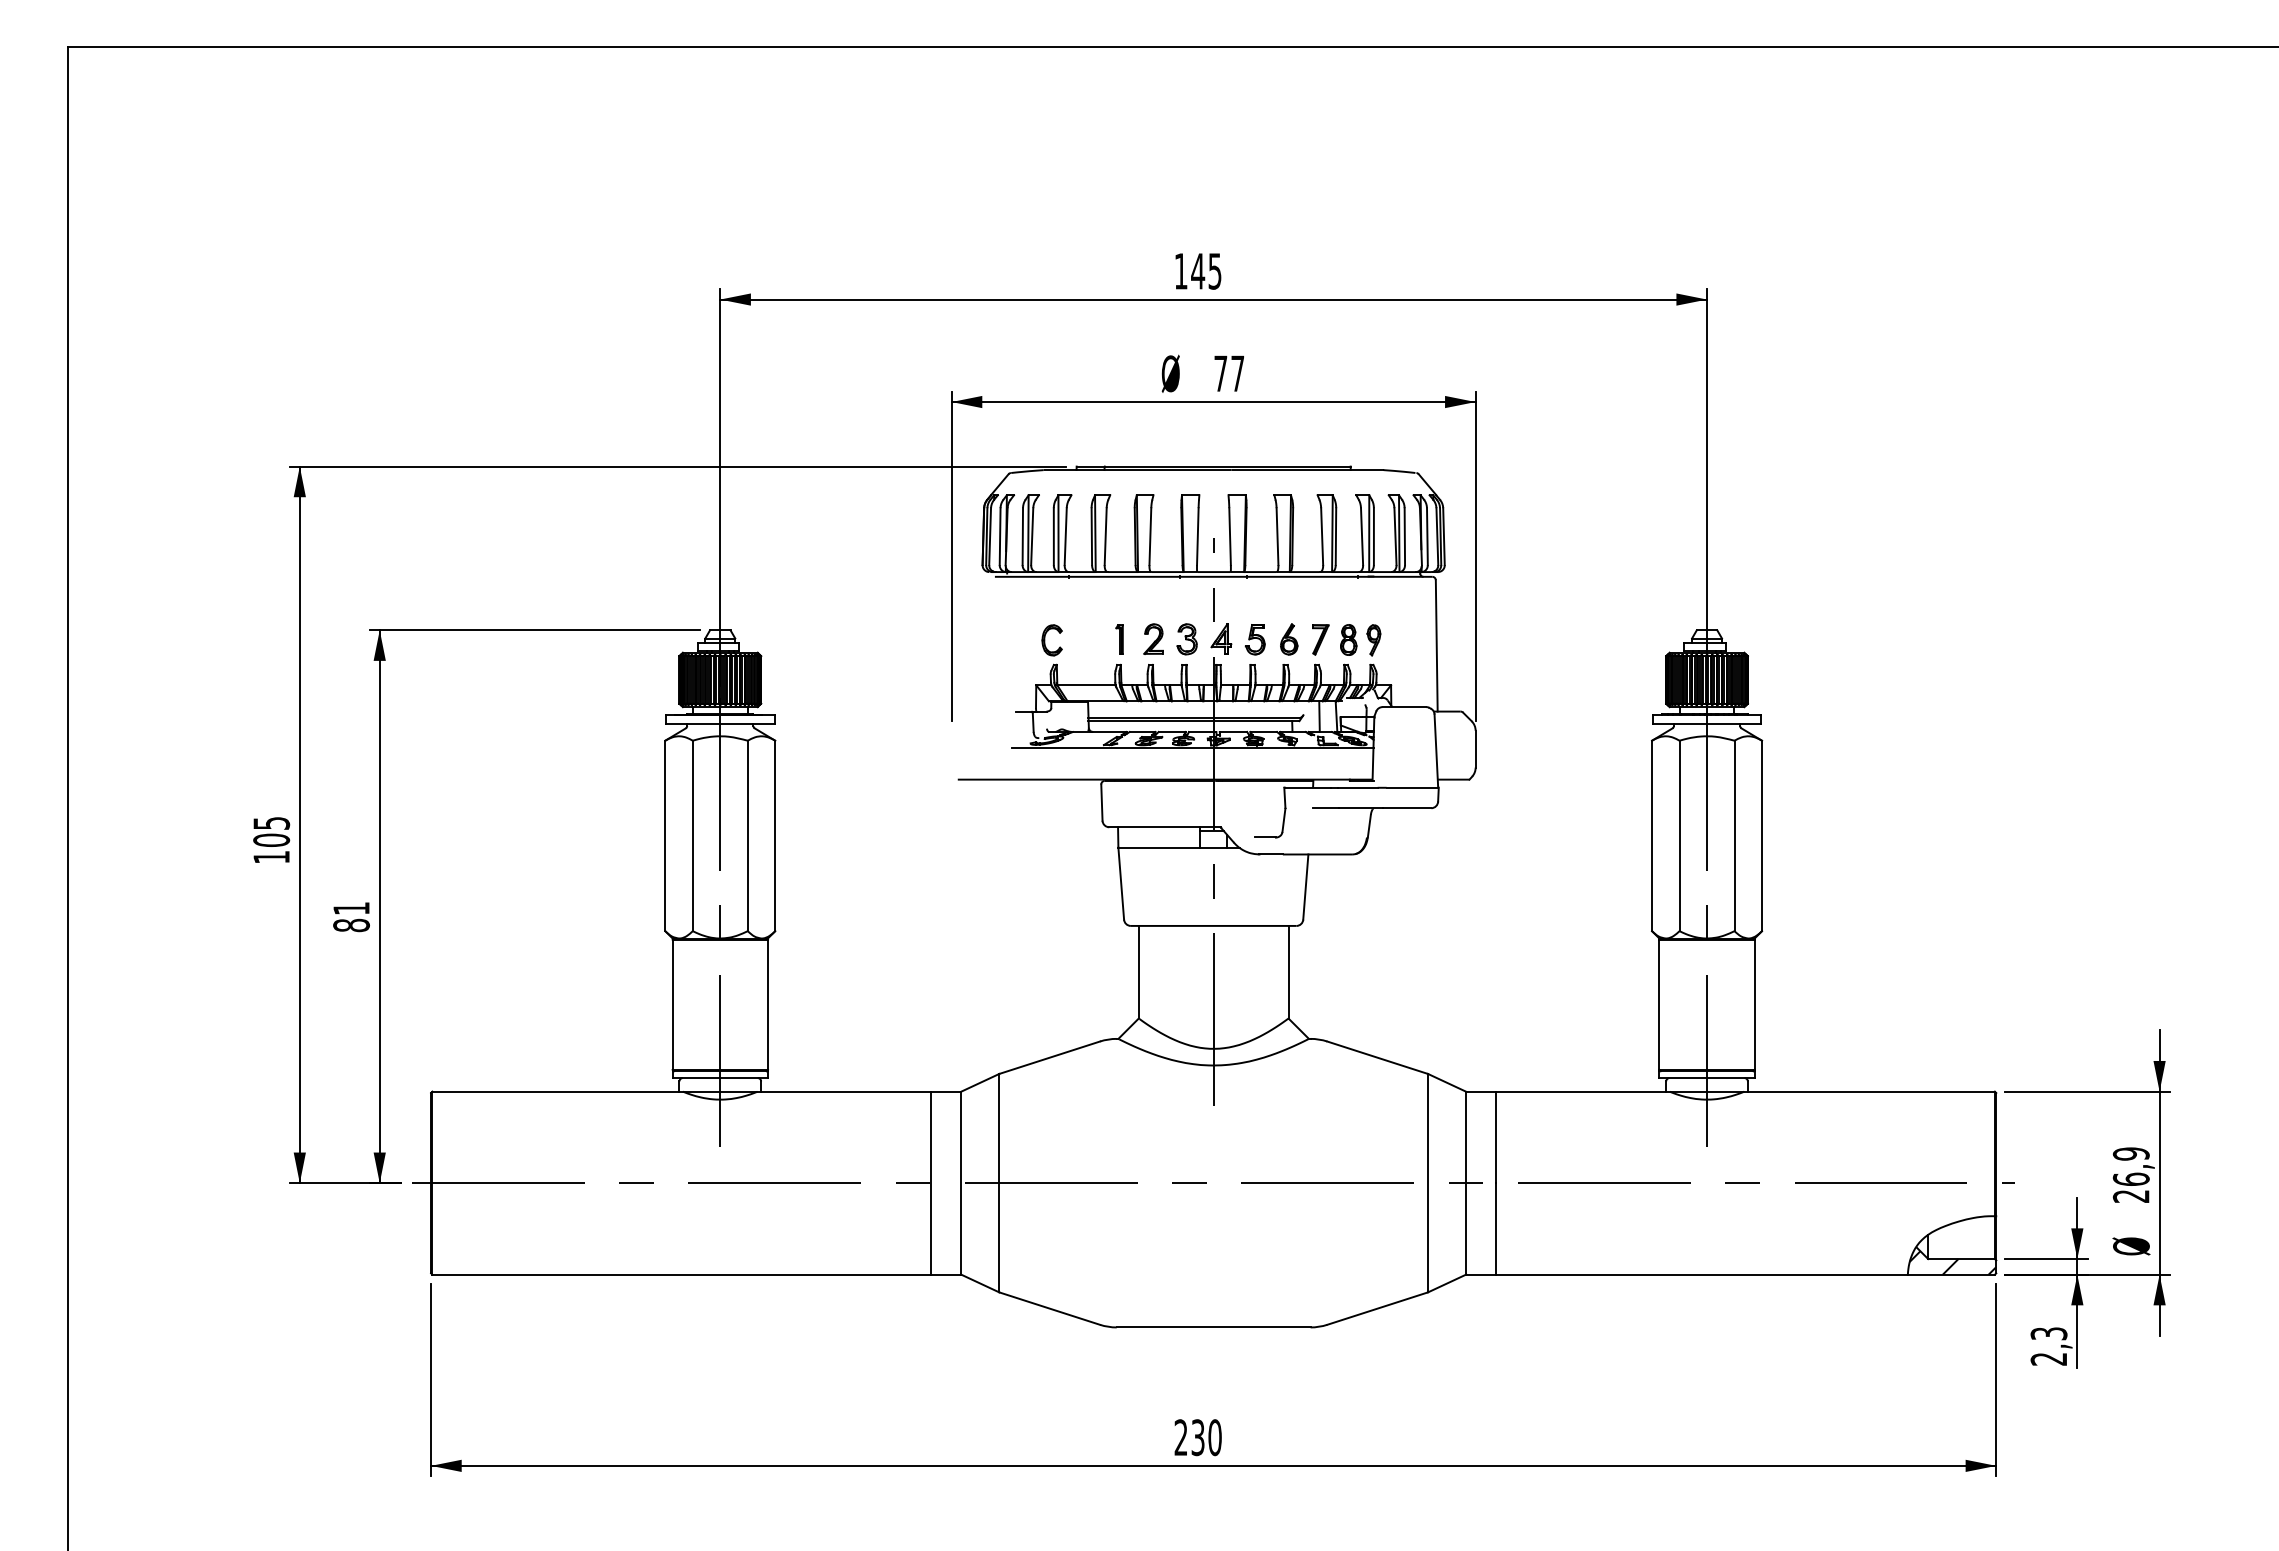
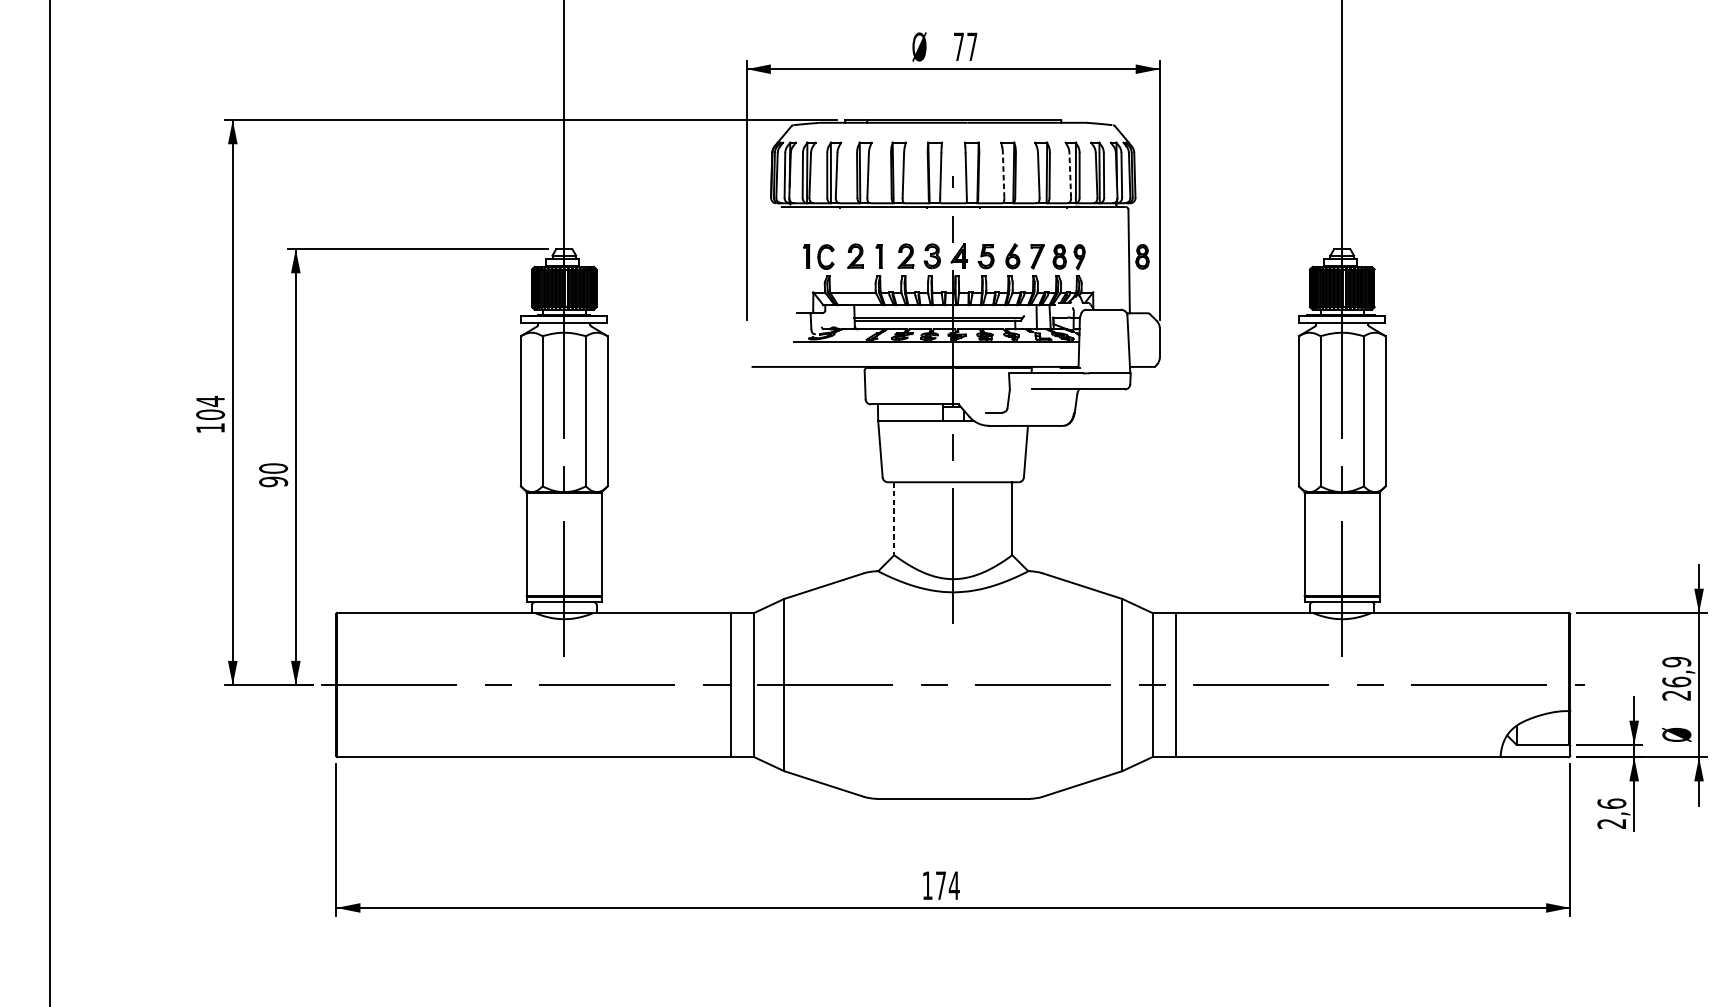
line: (1277, 536) -> (1003, 175), solid -> dashed
line: (1362, 536) -> (1070, 175), solid -> dashed
part: (1089, 638) -> (855, 255), added
part: (1027, 639) -> (806, 256), added
part: (1453, 639) -> (1142, 256), added
text: (271, 823) -> (210, 401), 105 -> 104
text: (351, 916) -> (273, 474), 81 -> 90
line: (1138, 972) -> (894, 518), solid -> dashed
hatch: (1952, 1262) -> (1535, 747), removed
text: (2048, 1333) -> (1611, 803), 2,3 -> 2,6
text: (1198, 1437) -> (941, 885), 230 -> 174

